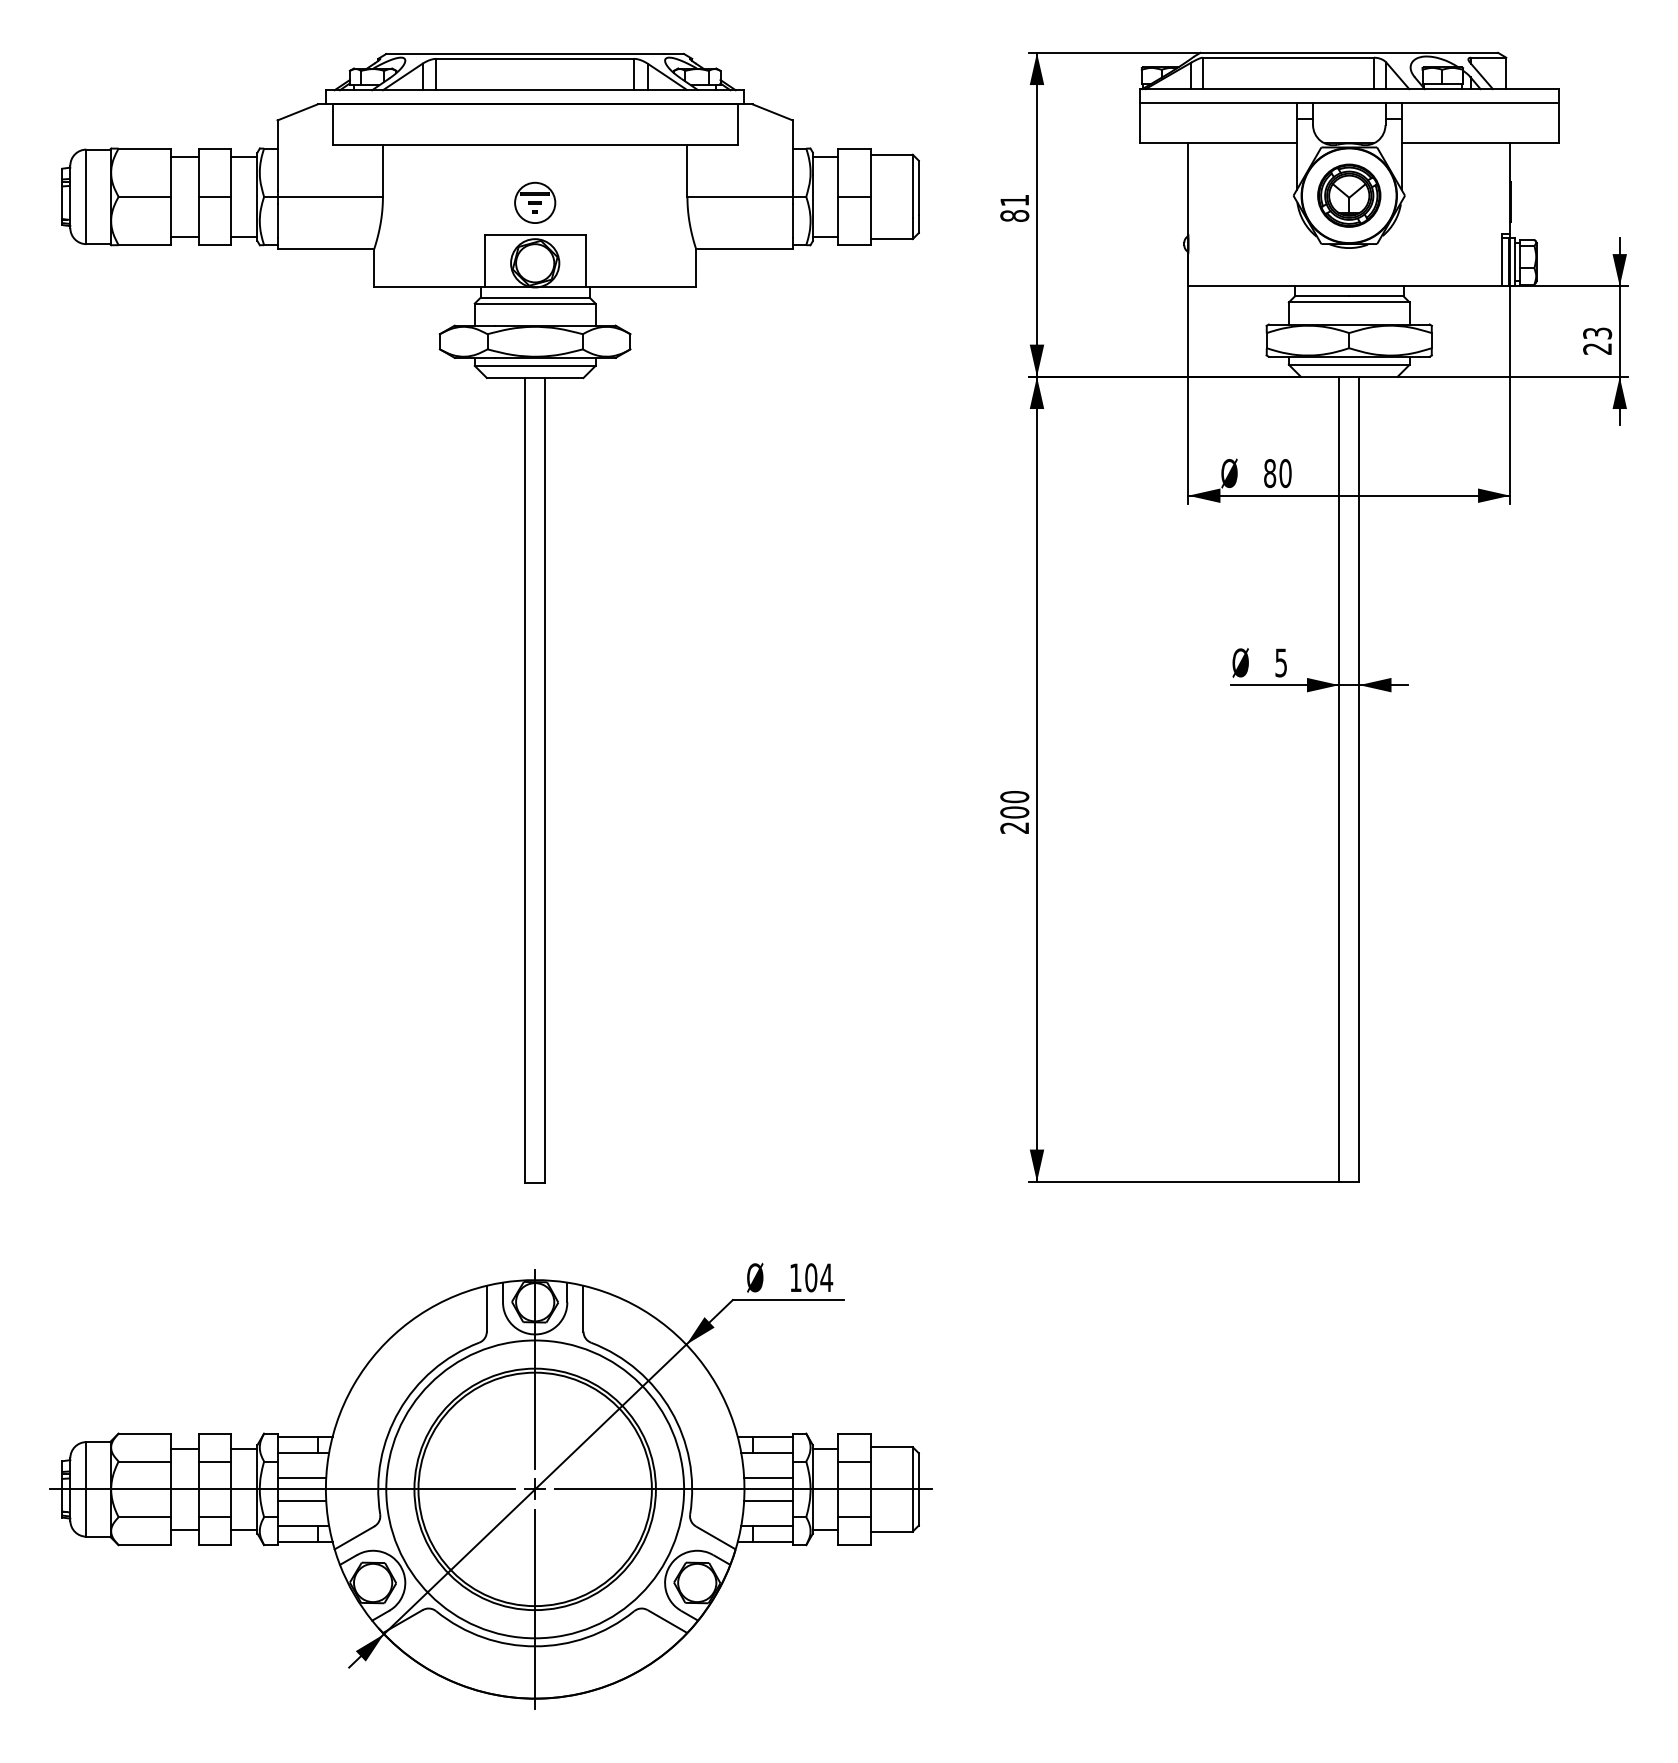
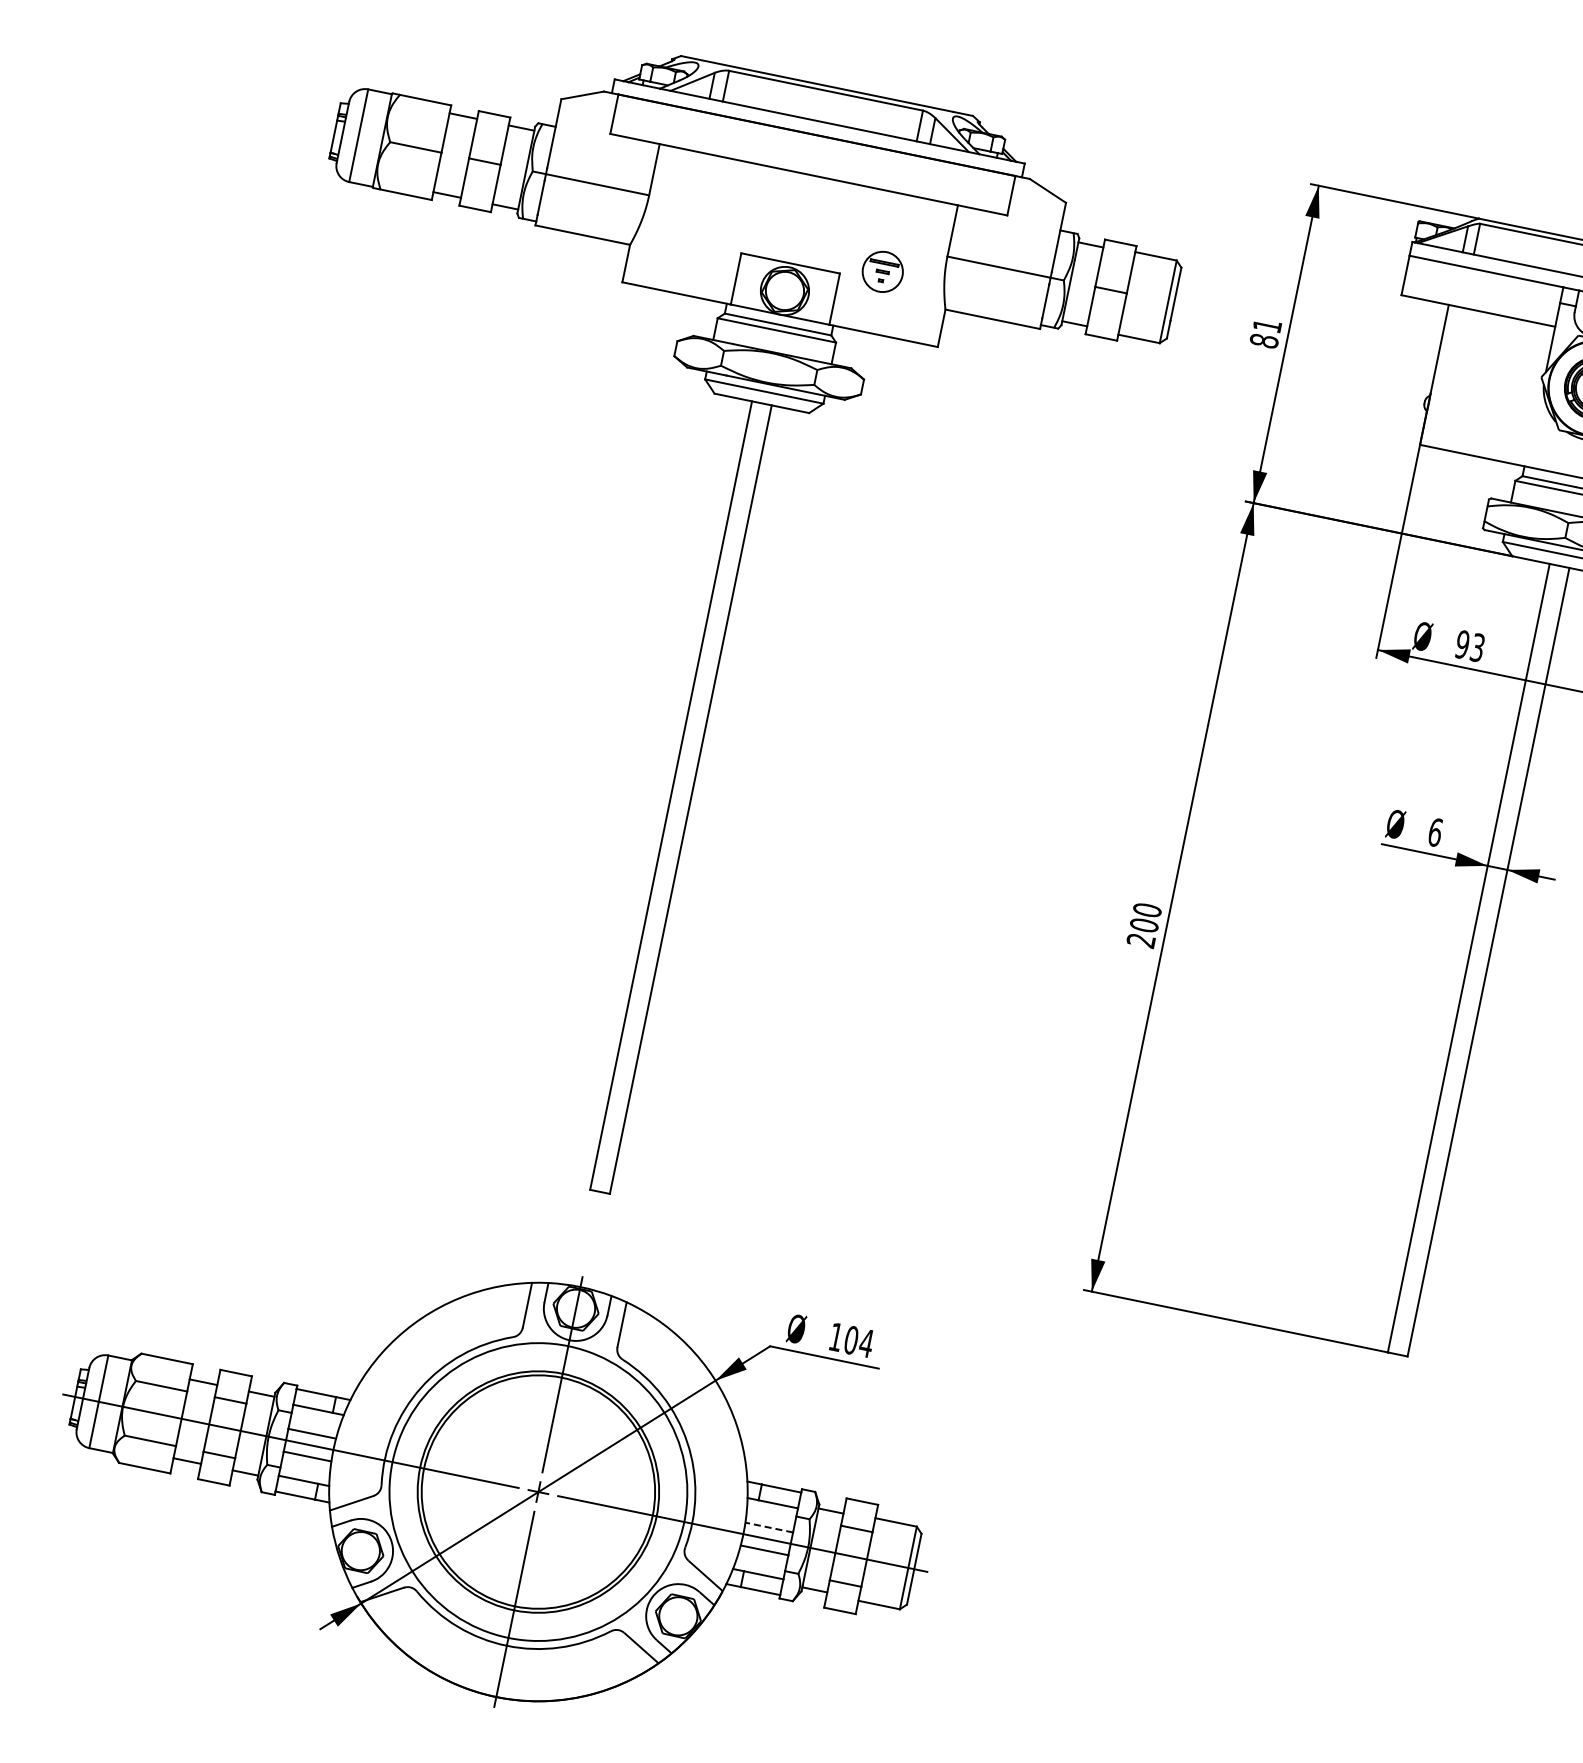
part: (535, 202) -> (883, 271), moved
text: (1277, 473) -> (1469, 646), 80 -> 93
text: (1281, 662) -> (1435, 832), 5 -> 6
line: (767, 1477) -> (768, 1527), solid -> dashed

